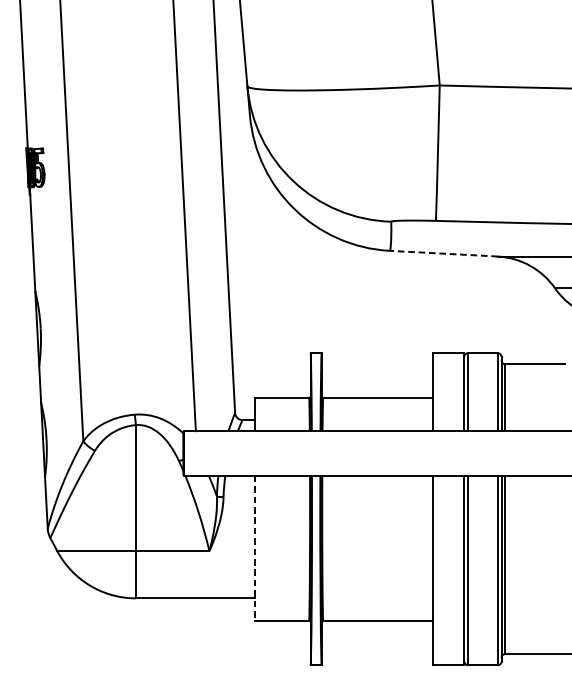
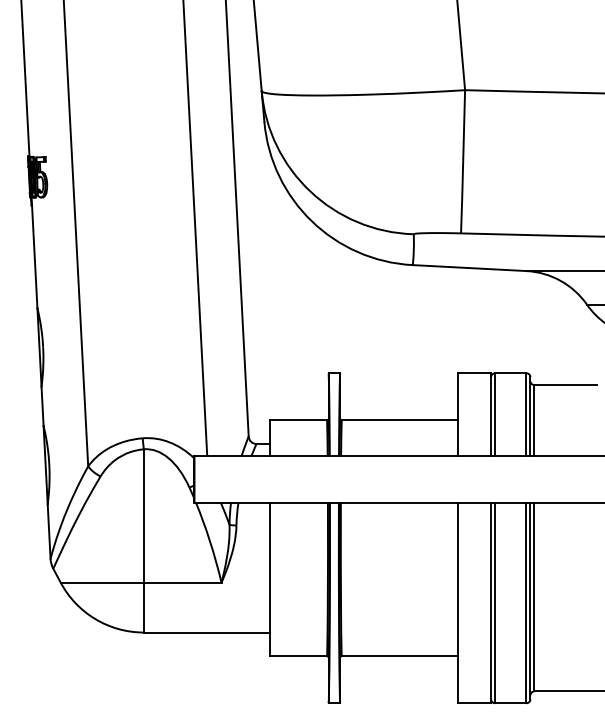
line: (443, 254) -> (469, 268), dashed -> solid
line: (254, 548) -> (269, 579), dashed -> solid

